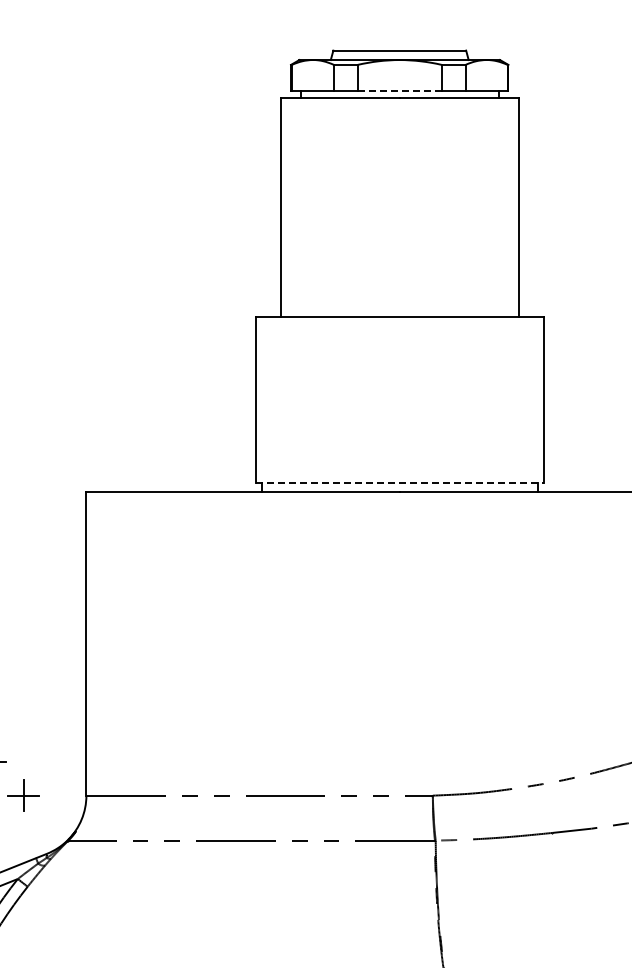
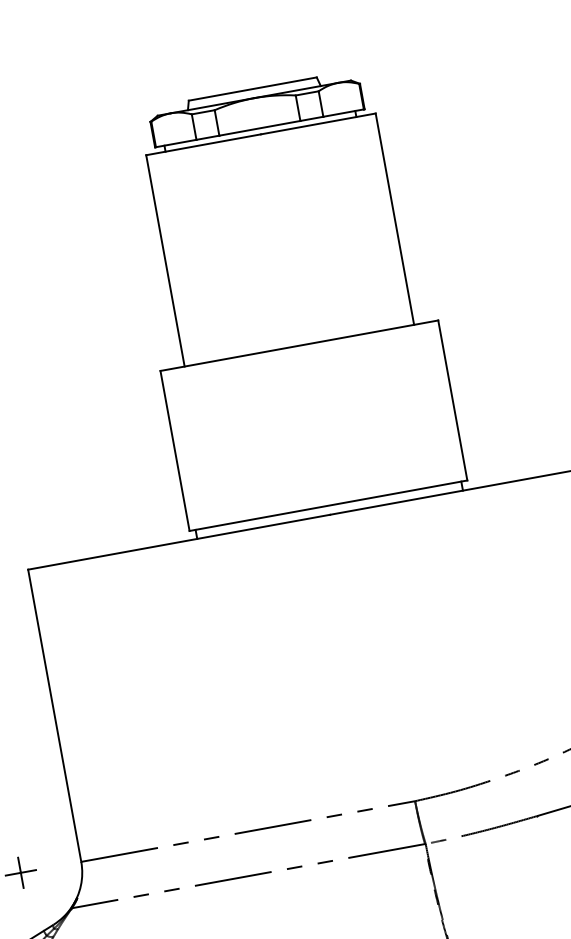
line: (400, 91) -> (260, 128), dashed -> solid
line: (400, 483) -> (329, 506), dashed -> solid

